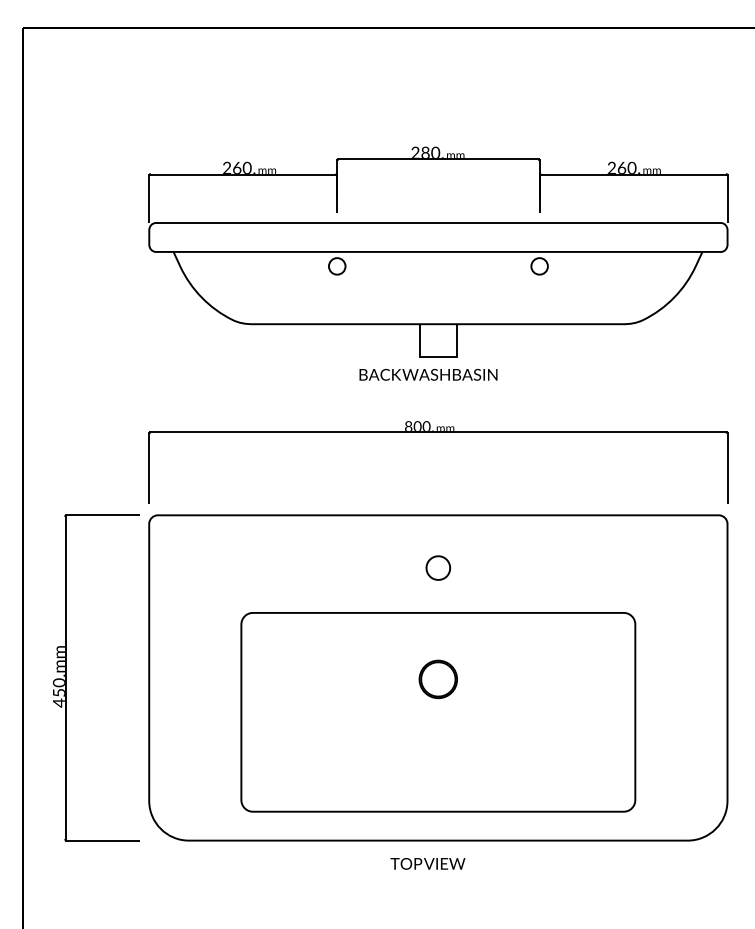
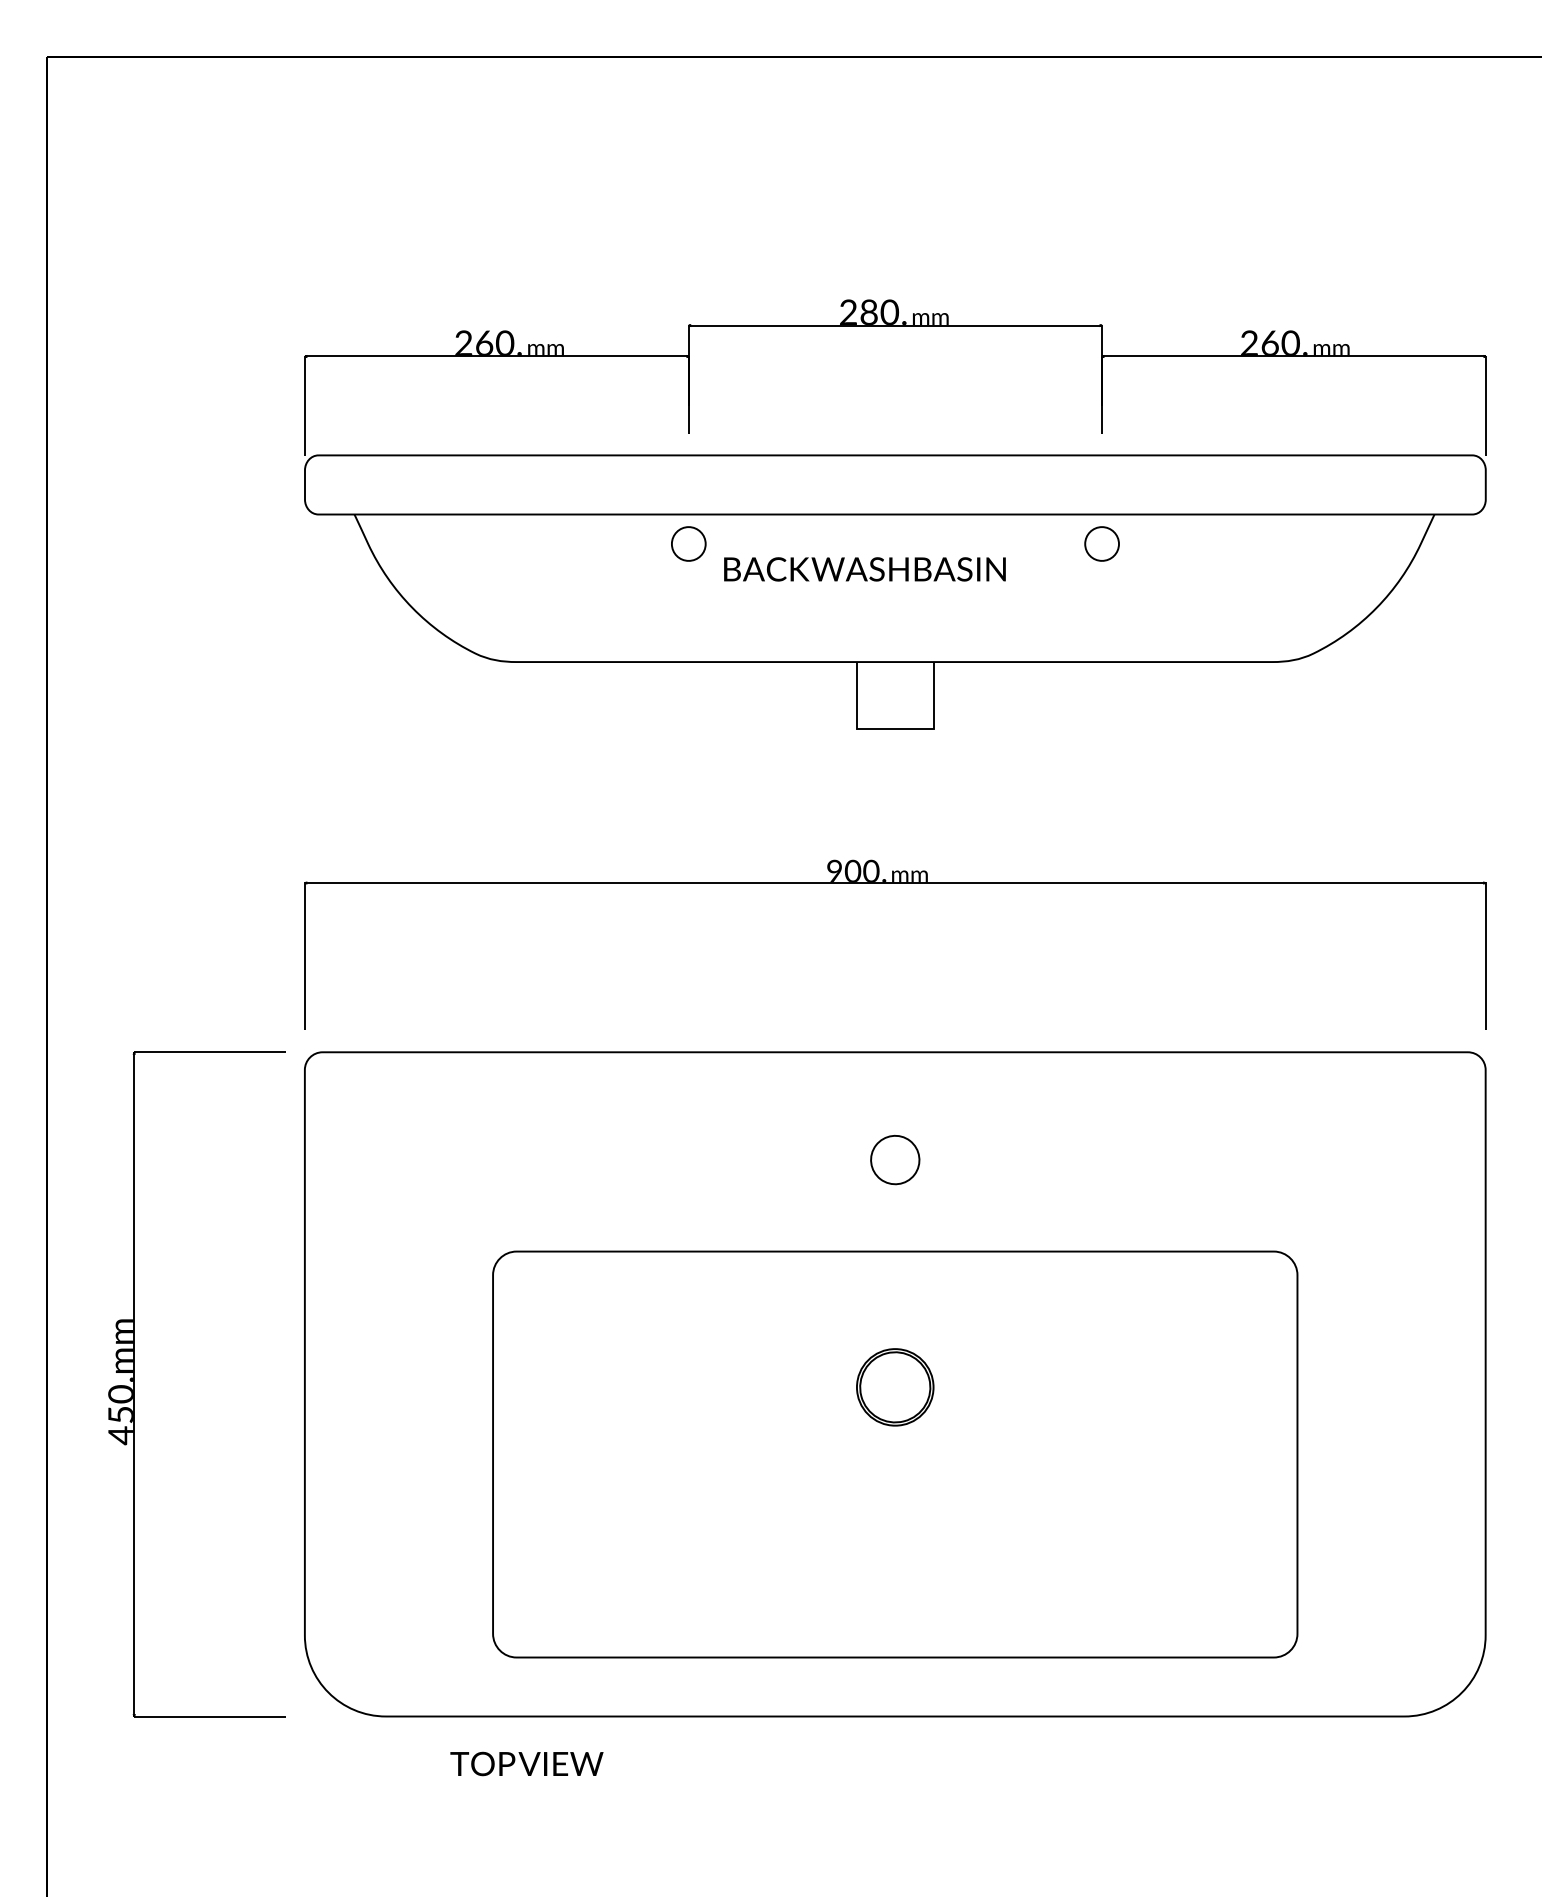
text: (428, 374) -> (864, 568), moved
text: (408, 426) -> (834, 870), 800. -> 900.
text: (427, 863) -> (525, 1763), moved

